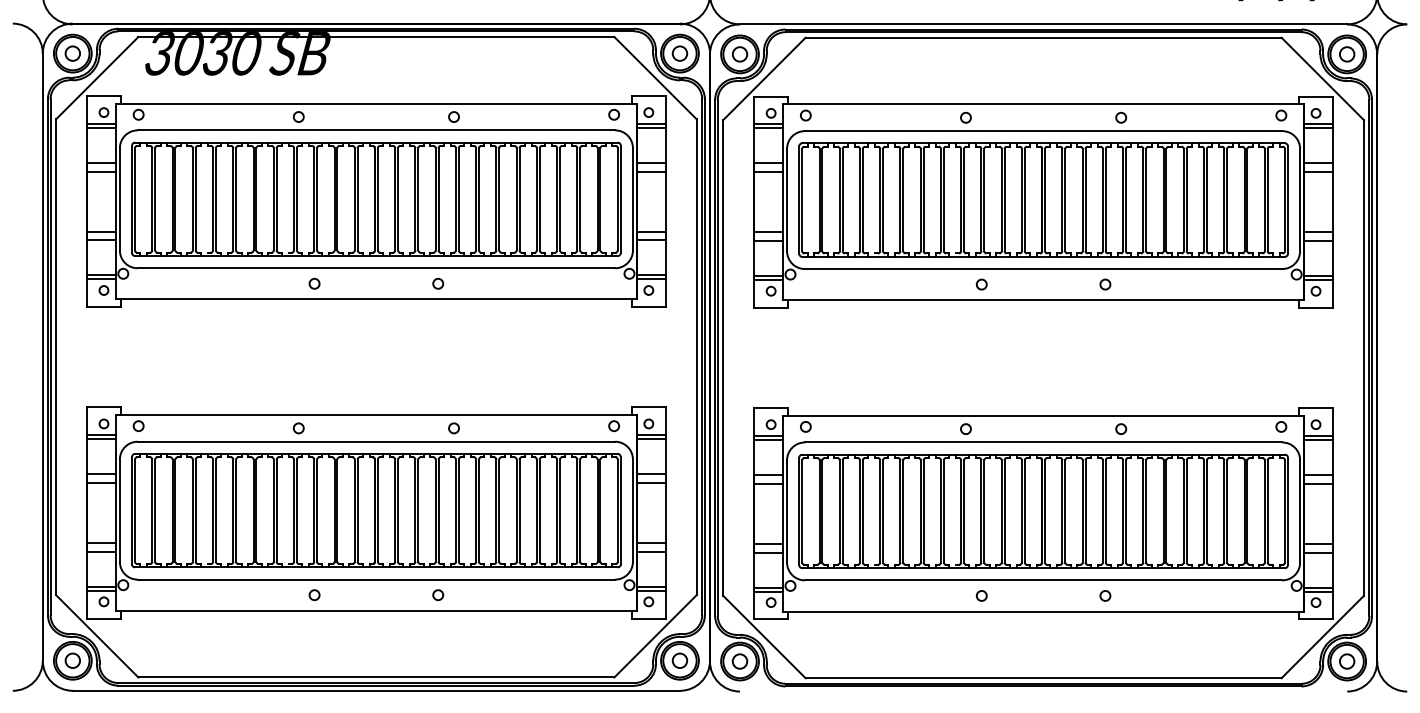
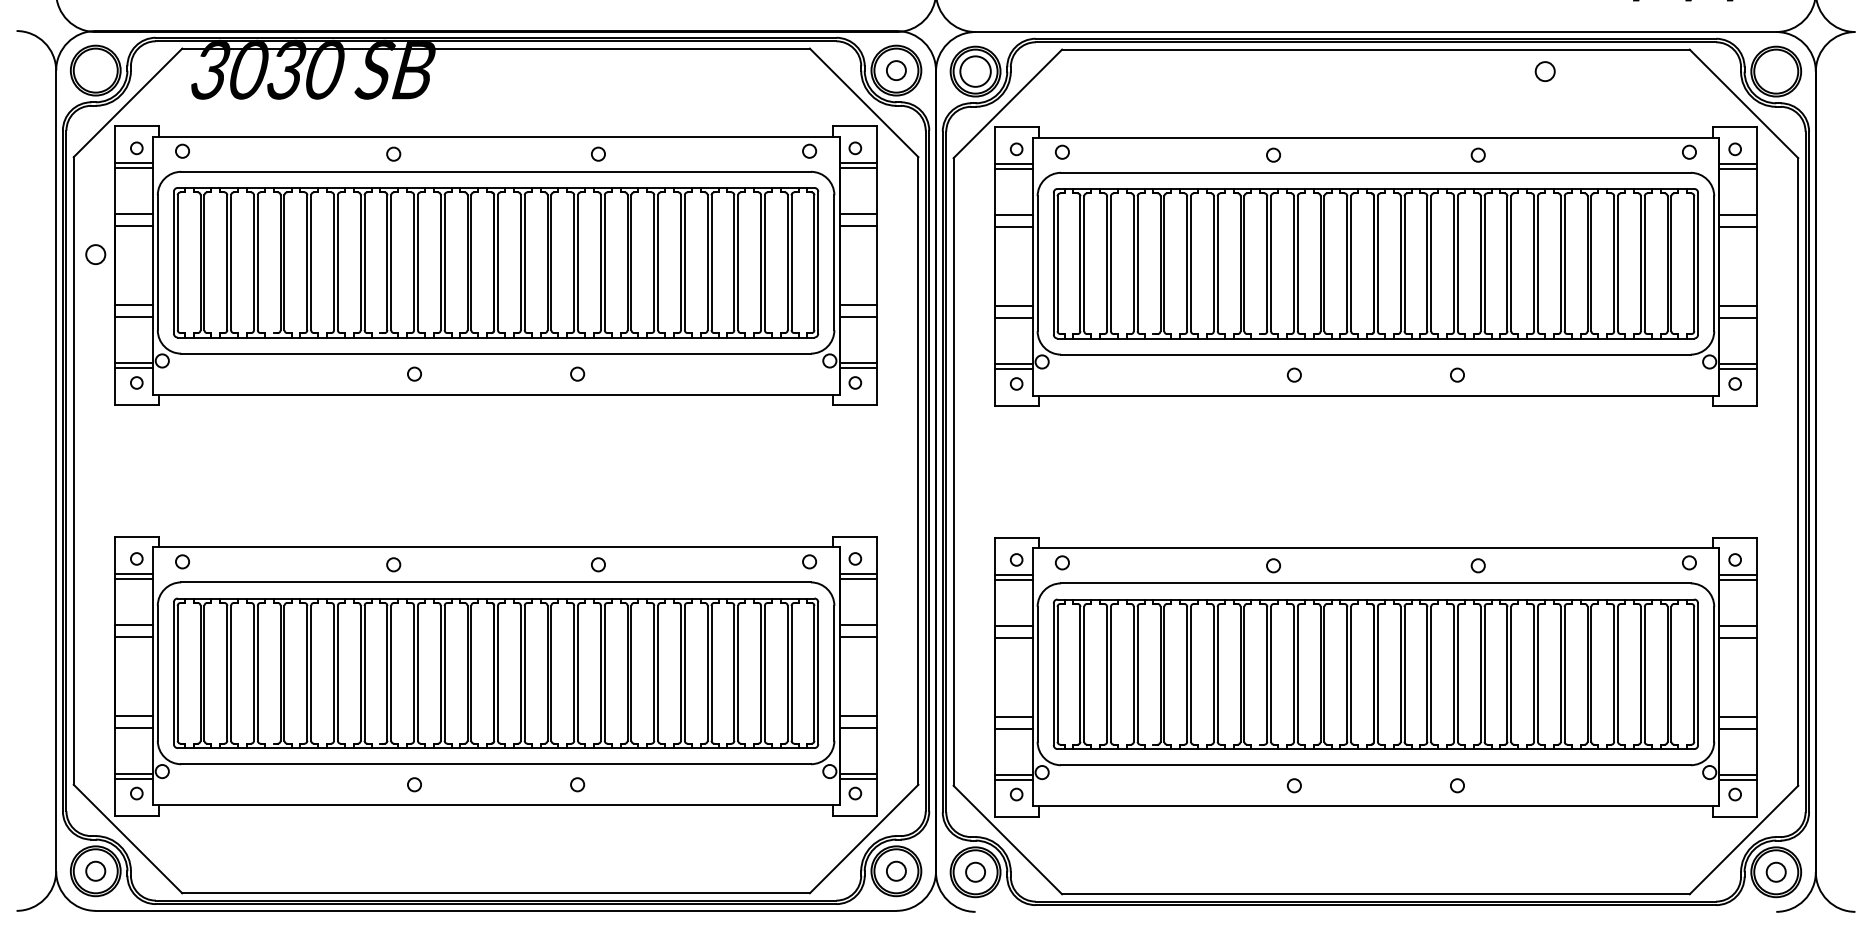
circle: (72, 53) -> (95, 254), moved
circle: (739, 54) -> (975, 71), size x1.6
circle: (1346, 54) -> (1544, 71), moved

